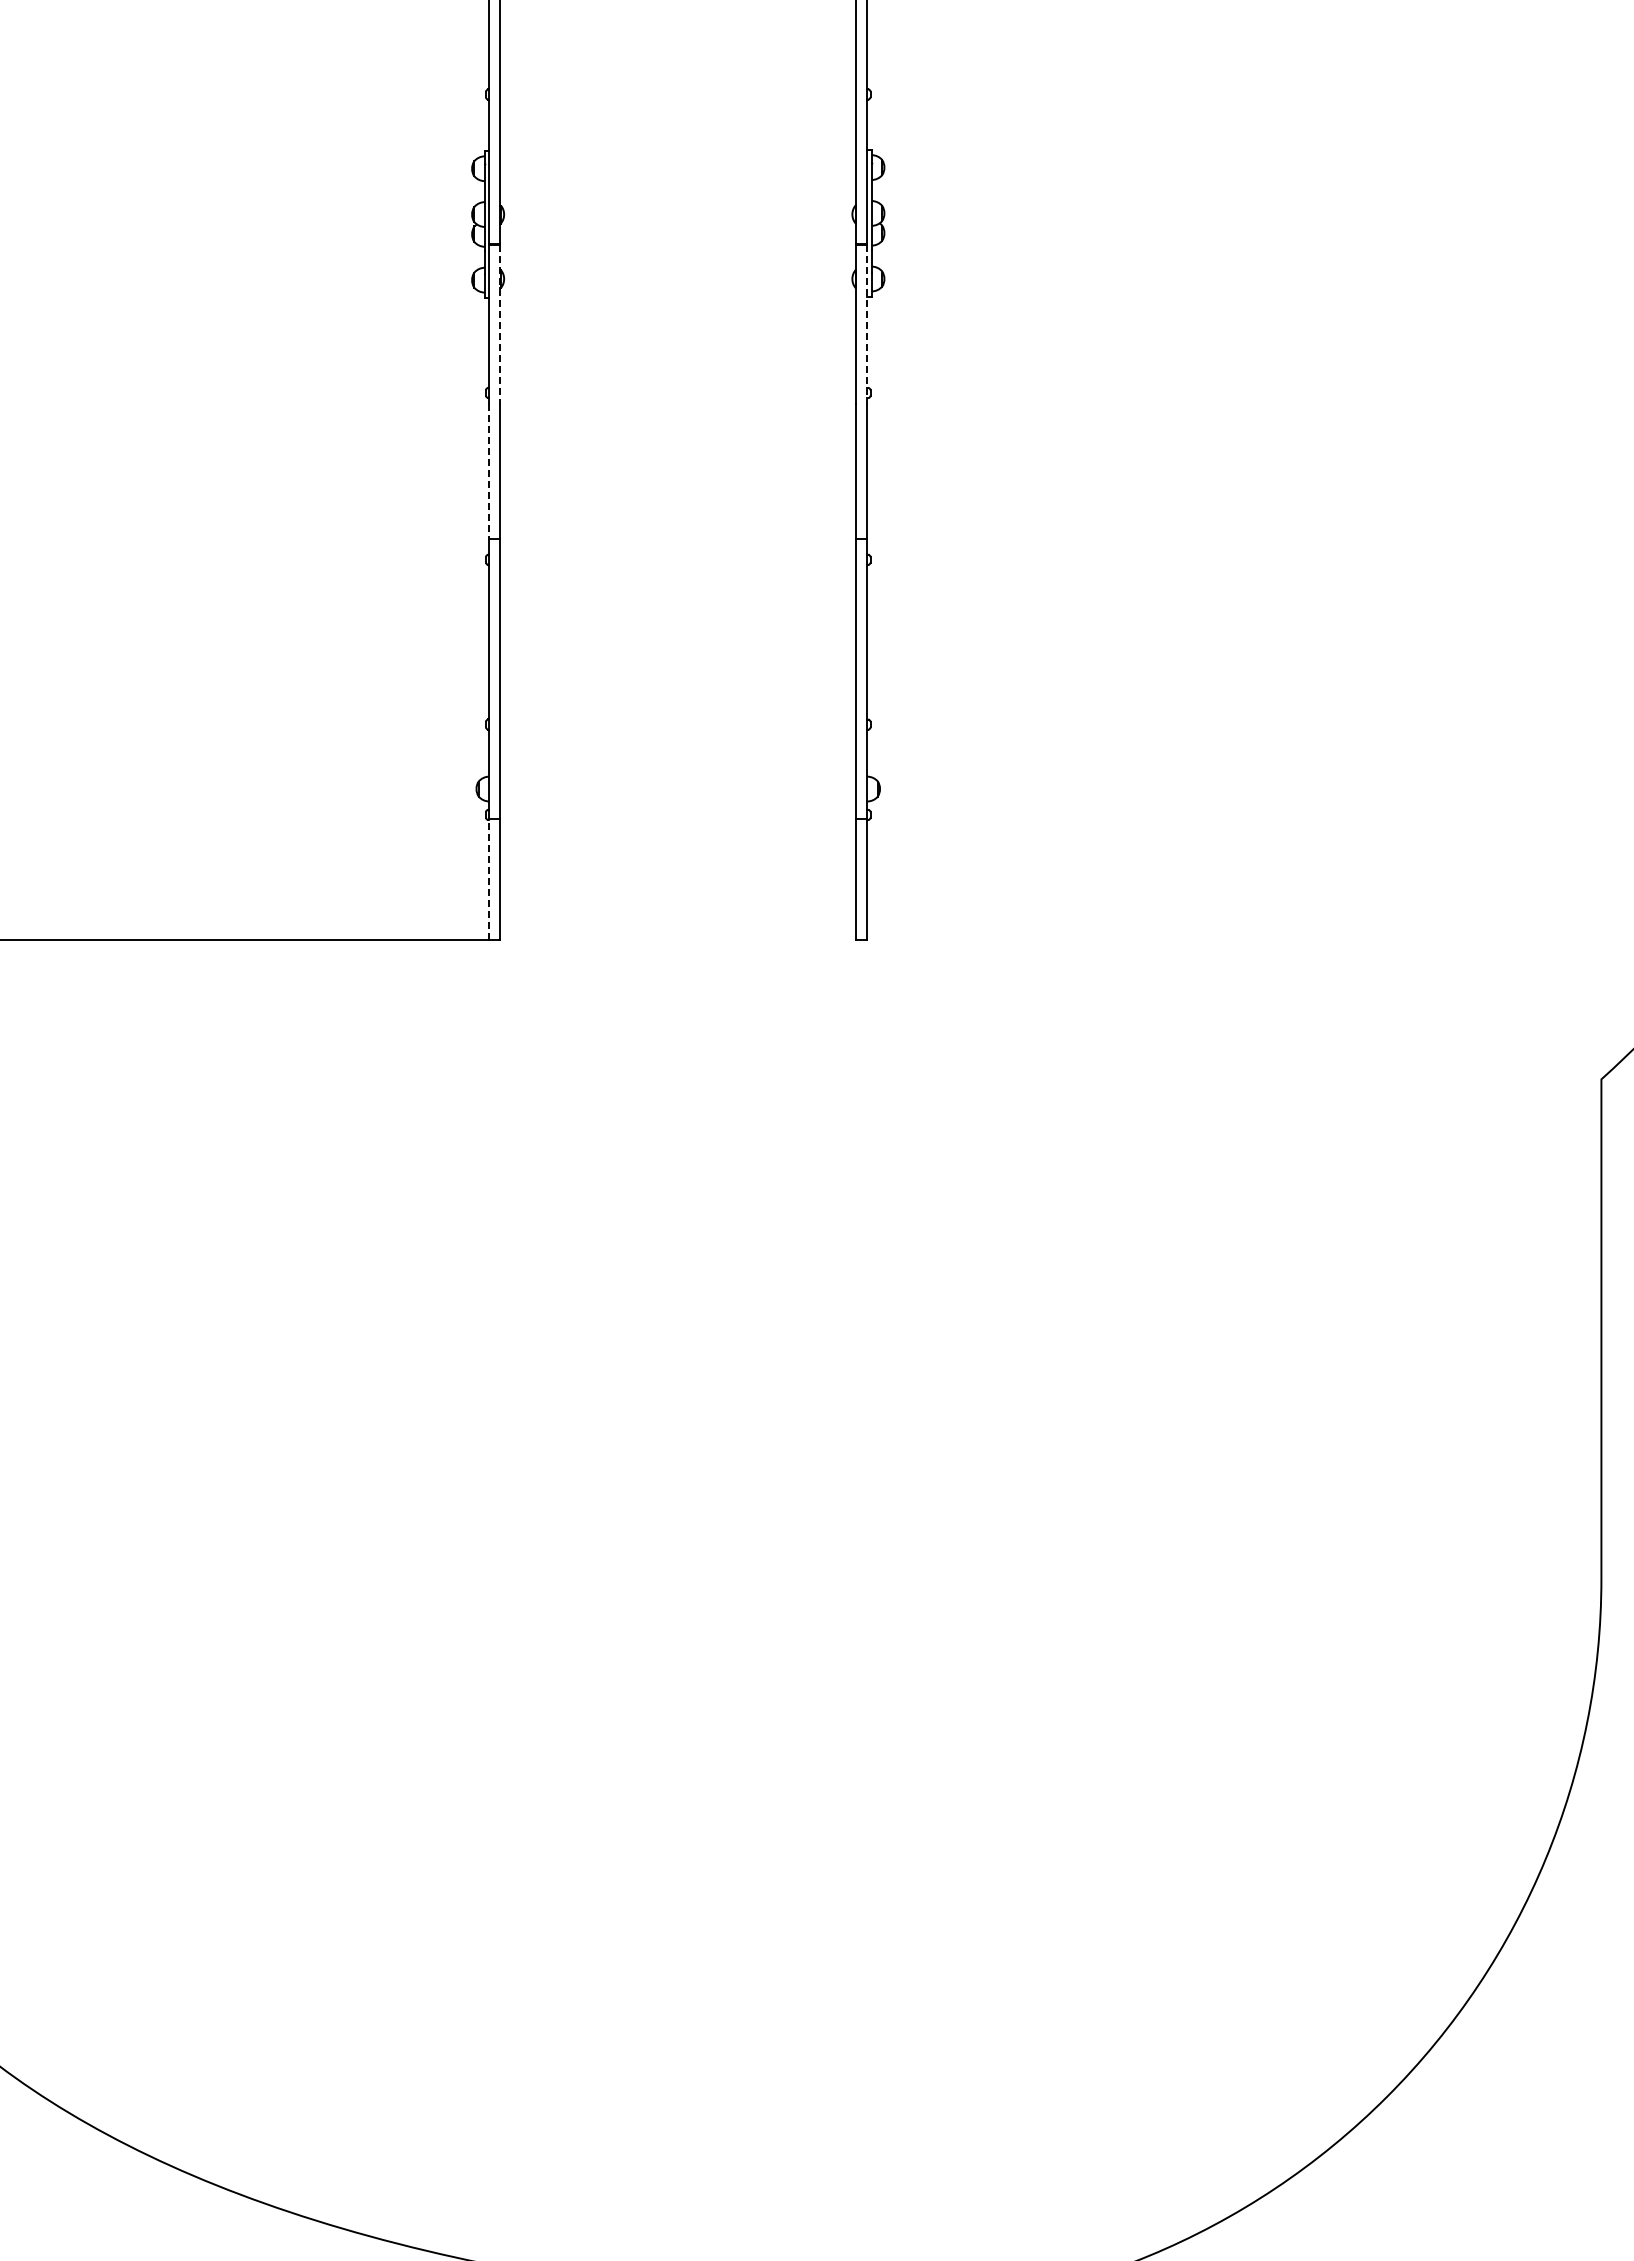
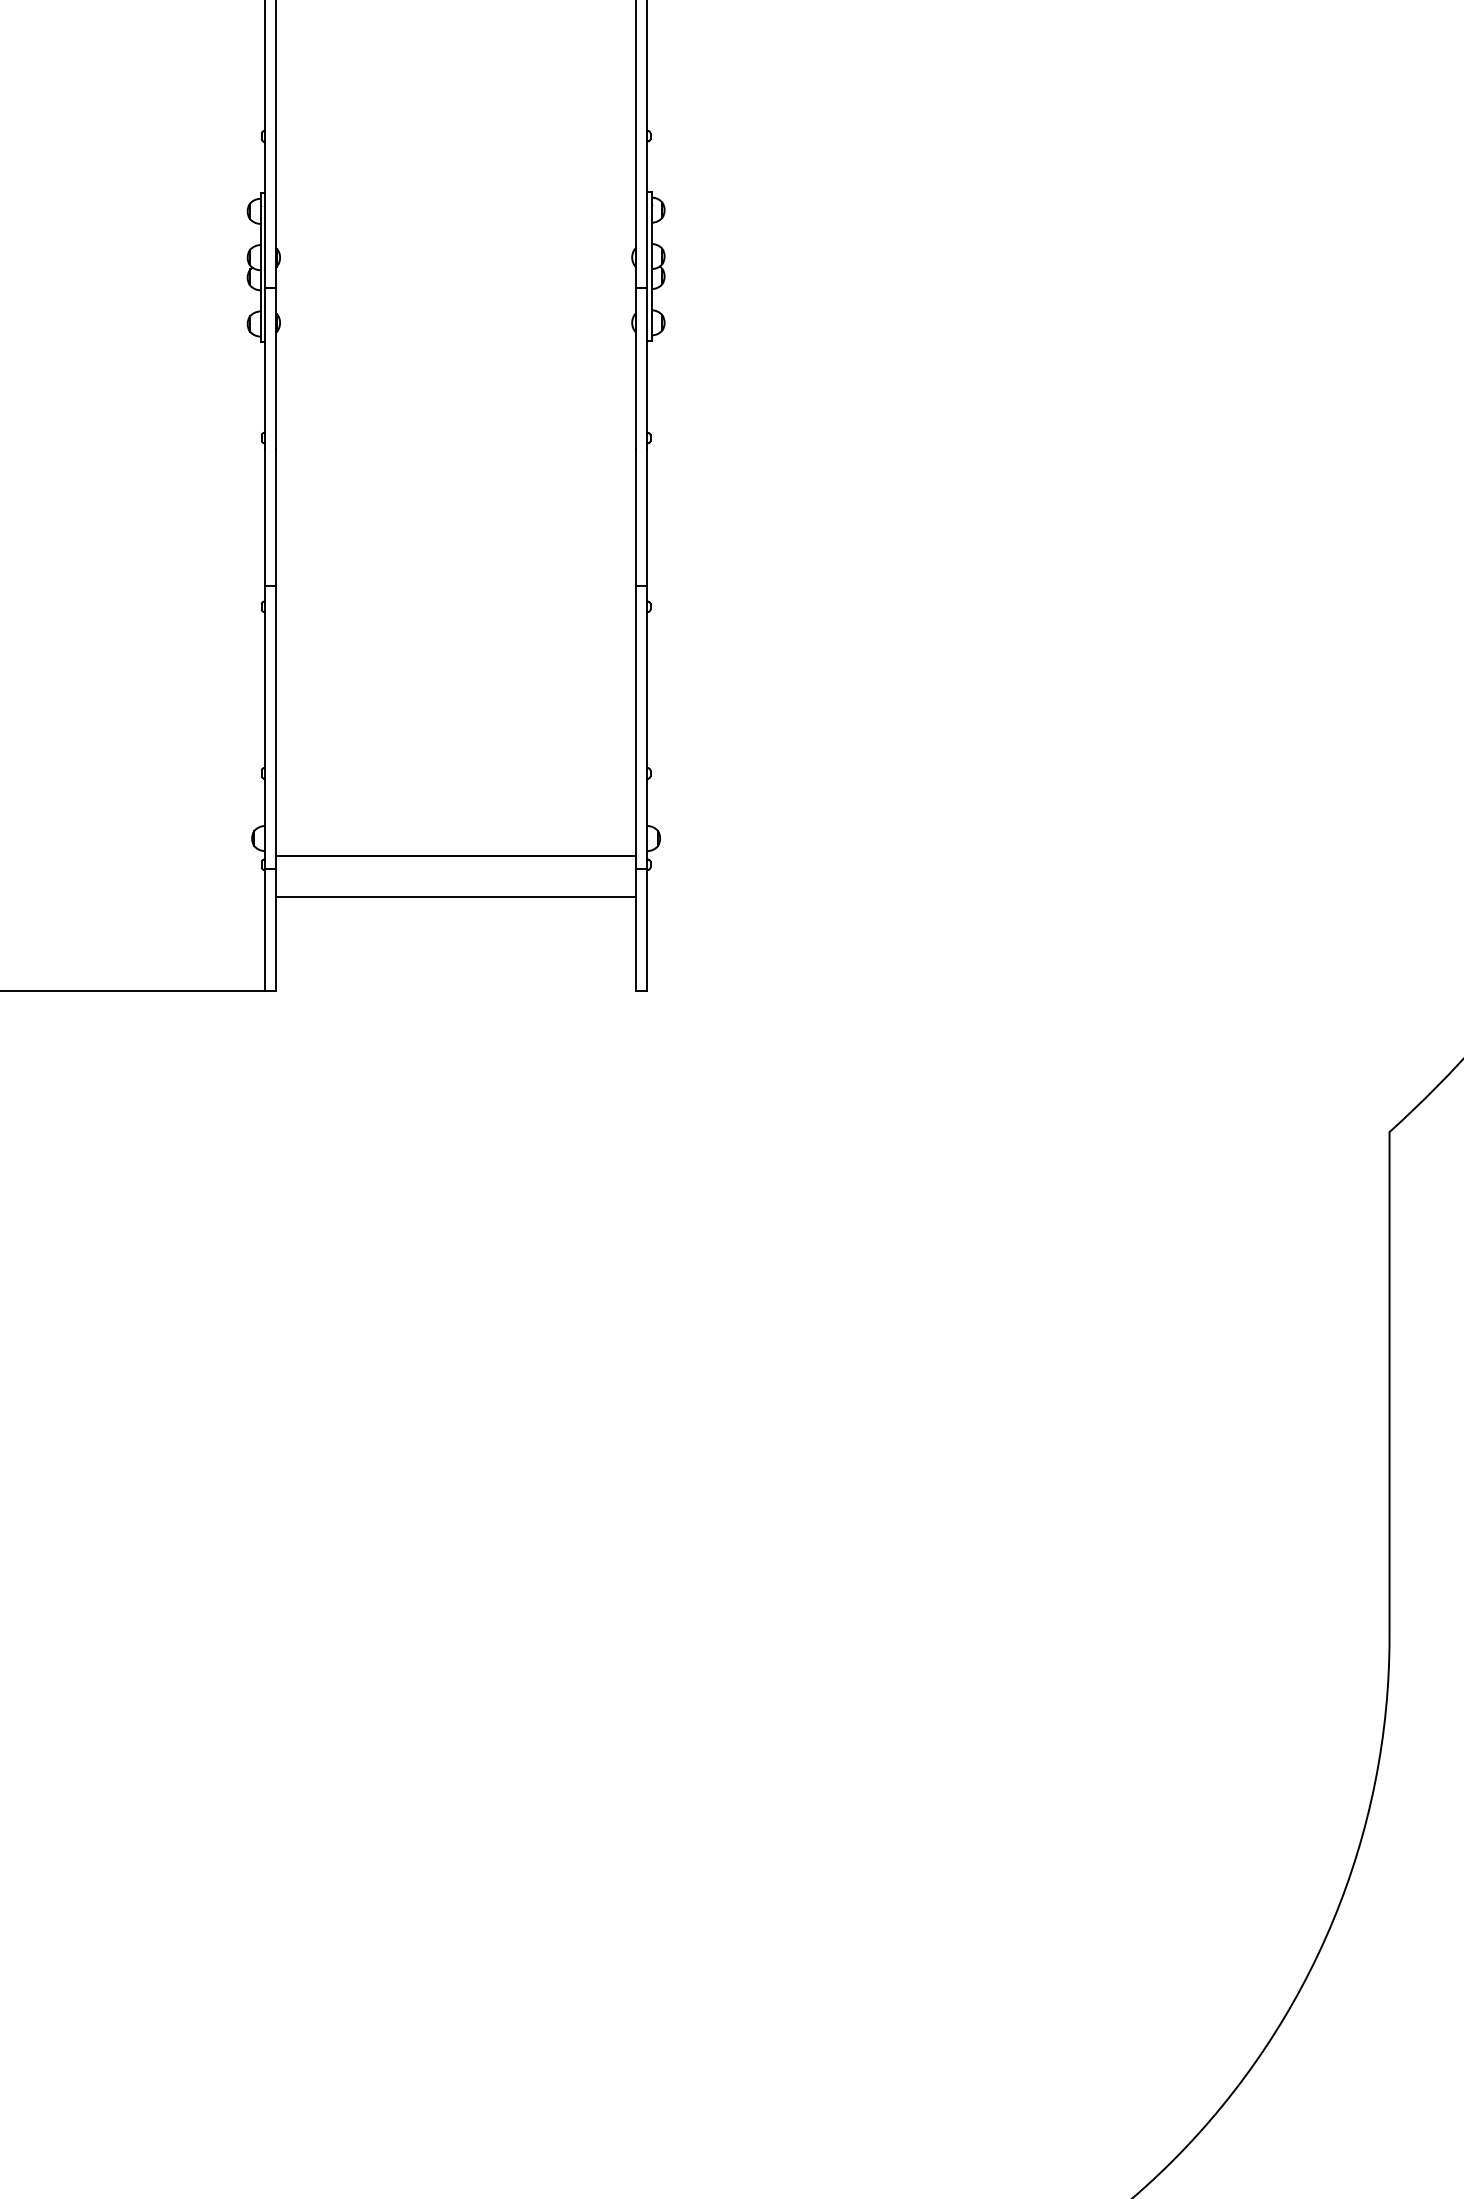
line: (500, 324) -> (276, 368), dashed -> solid
line: (867, 324) -> (647, 368), dashed -> solid
line: (489, 471) -> (265, 517), dashed -> solid
line: (678, 806) -> (456, 856), added
line: (678, 846) -> (456, 896), added
line: (489, 879) -> (265, 929), dashed -> solid

